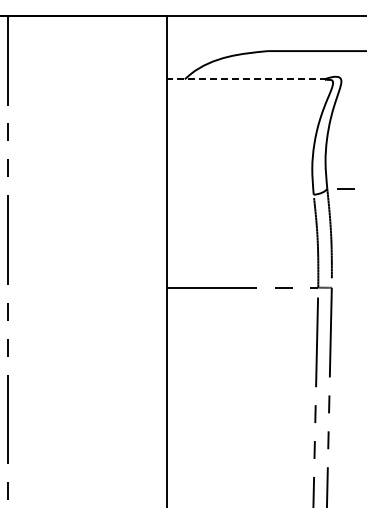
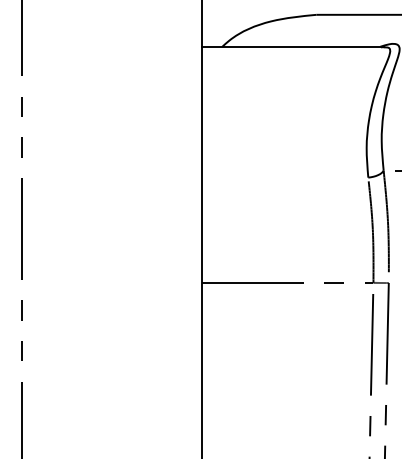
line: (246, 79) -> (292, 46), dashed -> solid

